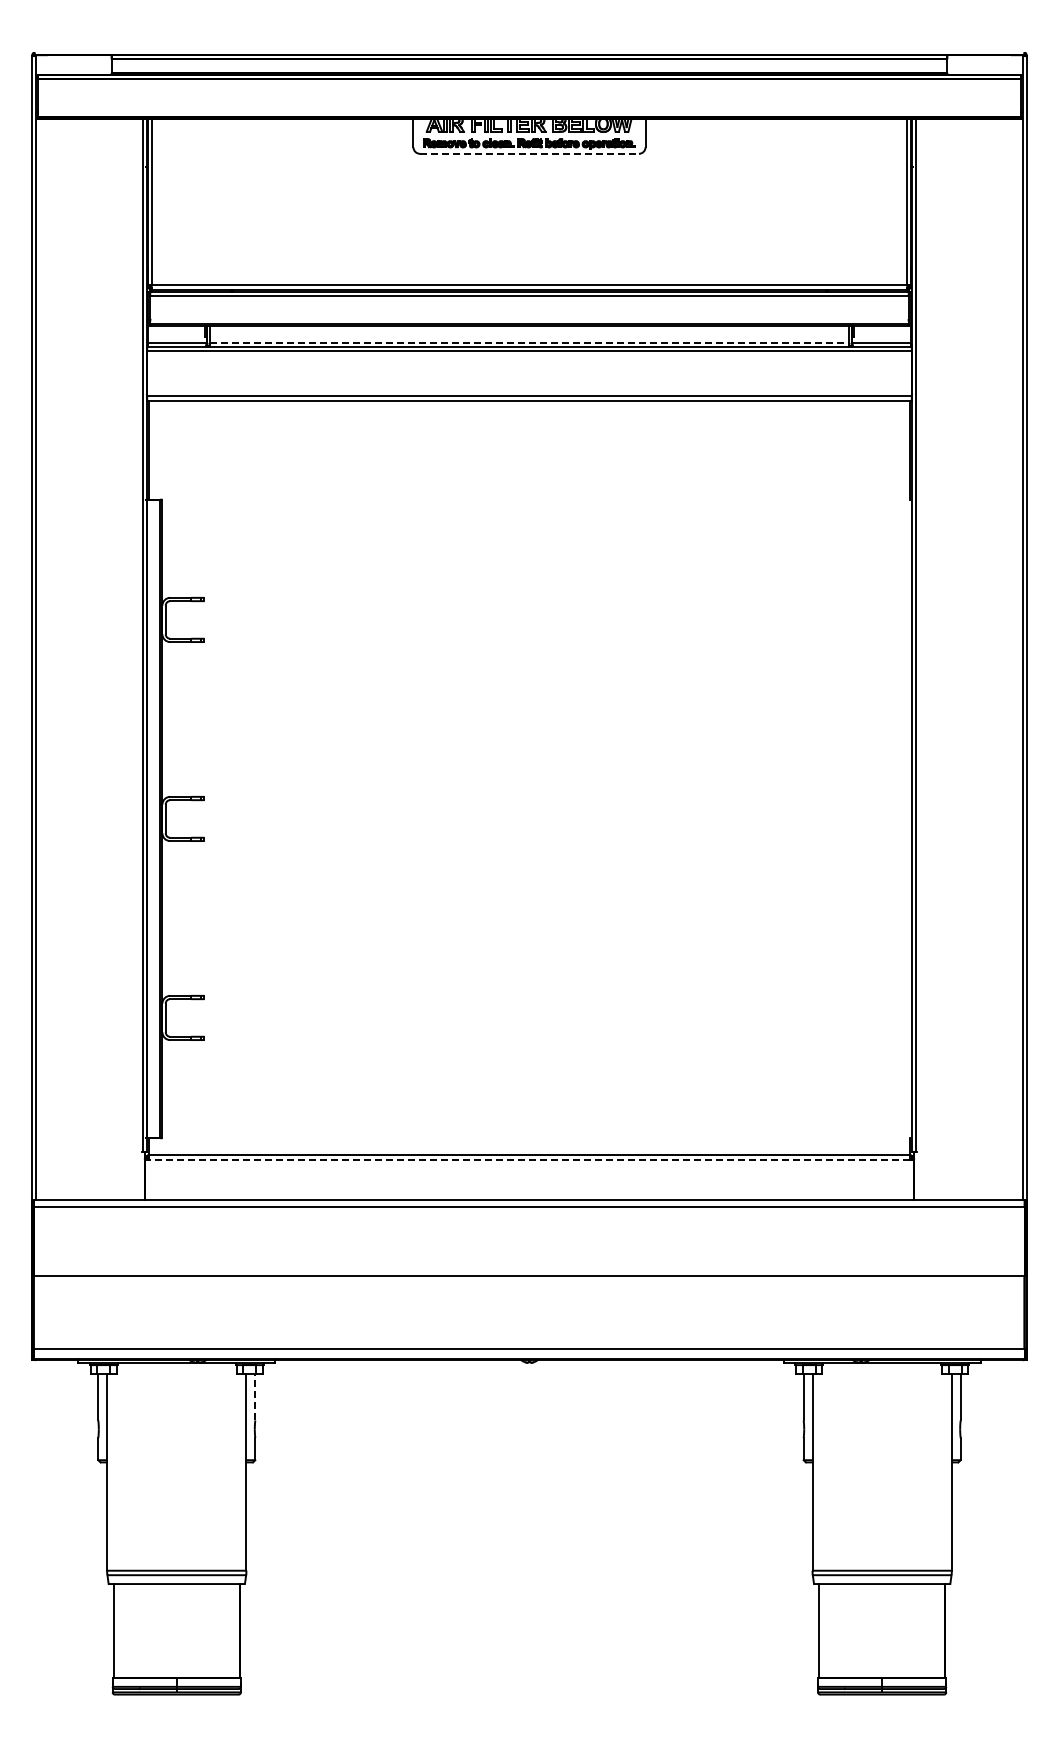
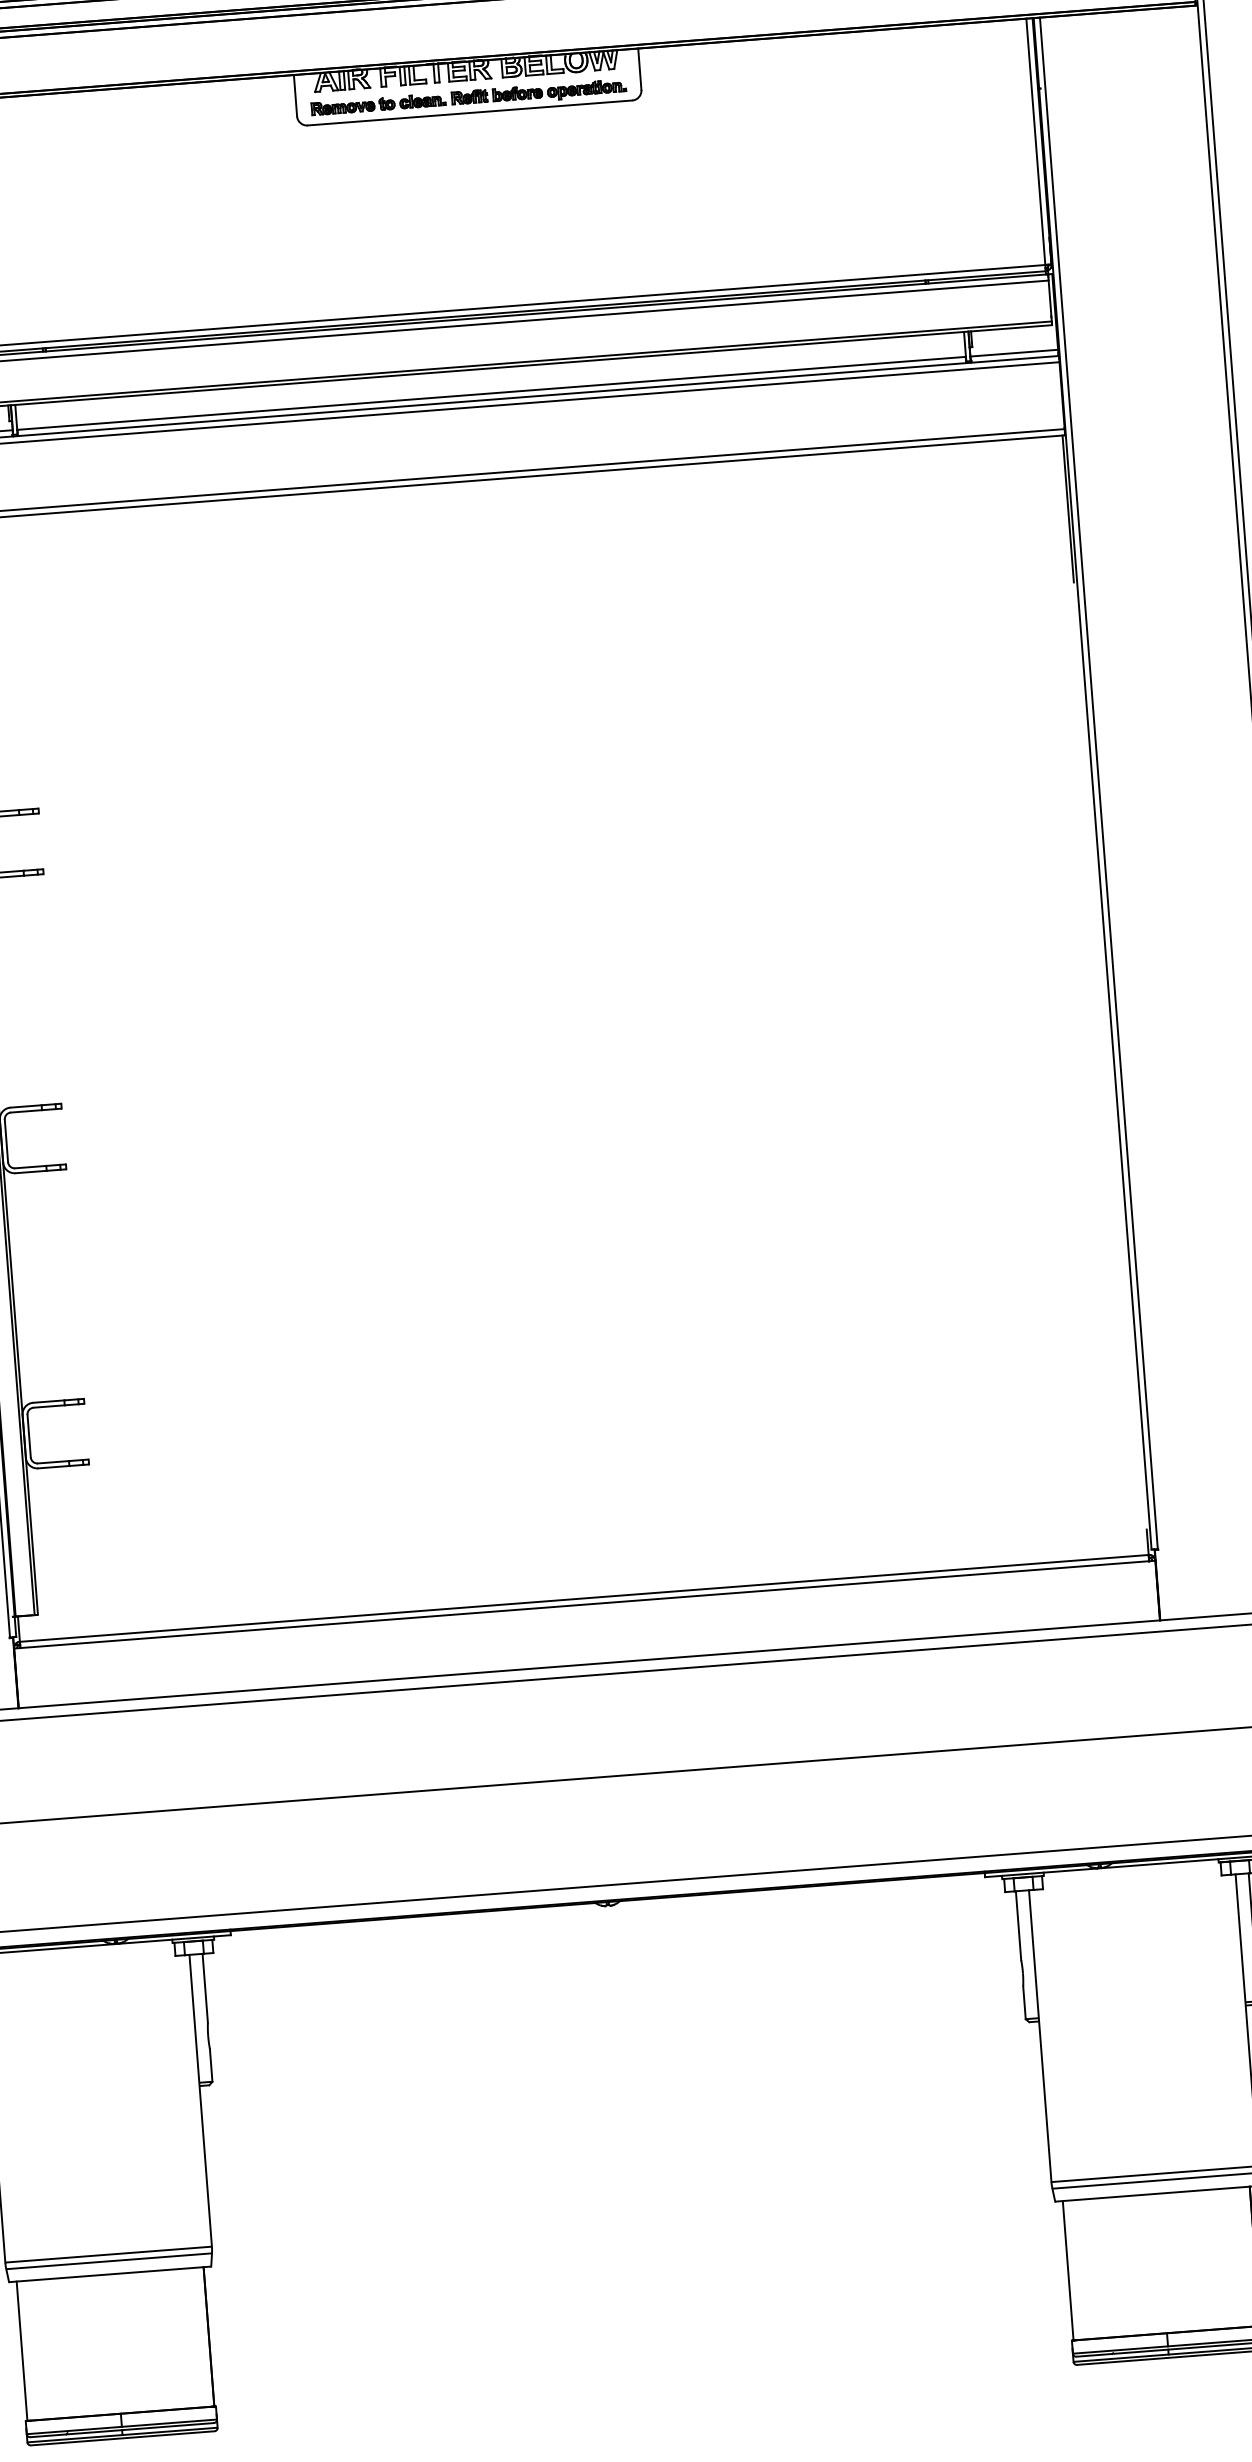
line: (530, 153) -> (471, 112), dashed -> solid
line: (529, 342) -> (491, 392), dashed -> solid
line: (529, 1159) -> (584, 1604), dashed -> solid
line: (255, 1396) -> (205, 1987), dashed -> solid

